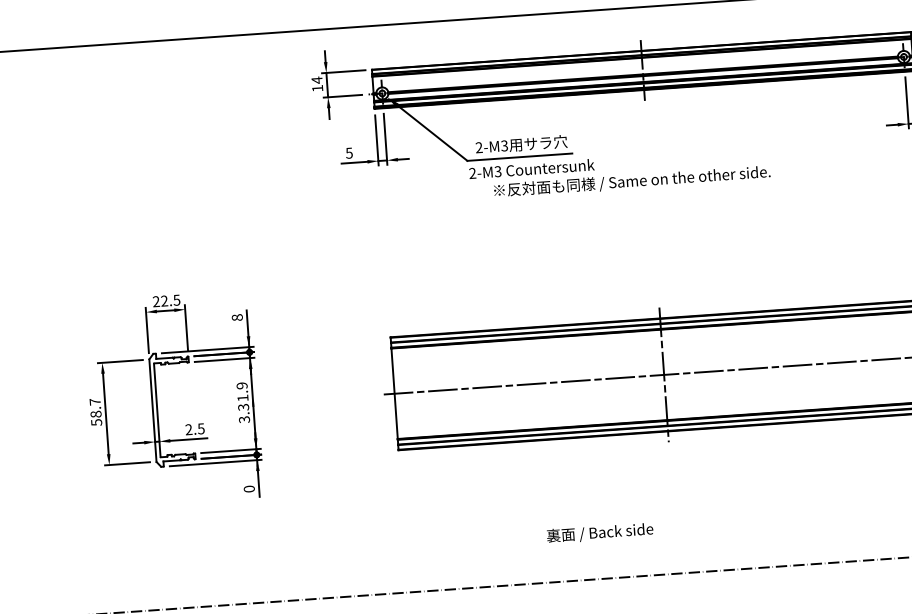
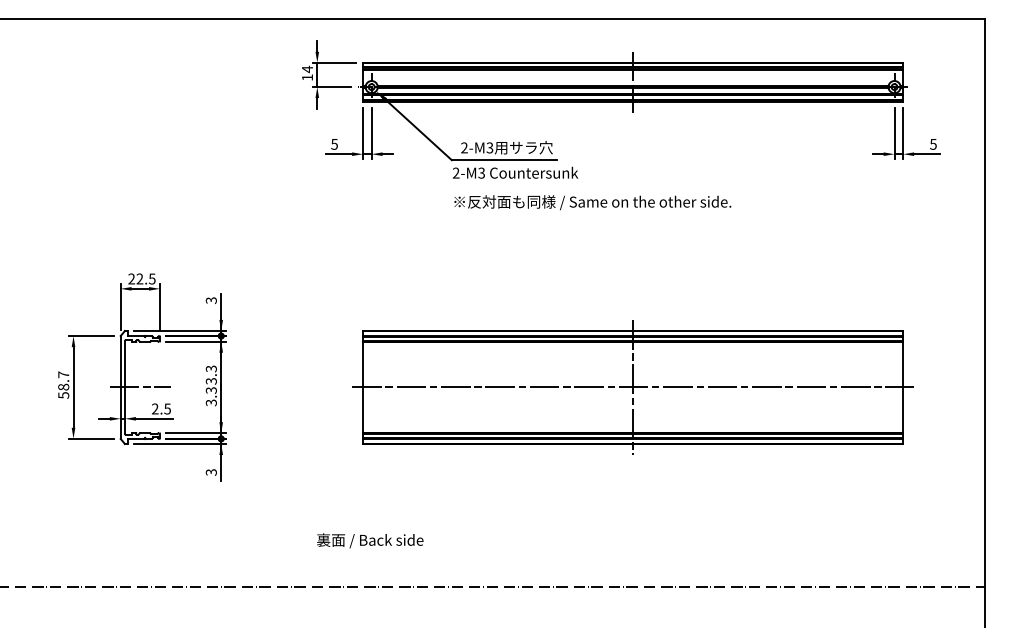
text: (631, 181) -> (592, 202), moved
text: (236, 317) -> (210, 300), 8 -> 3
text: (241, 391) -> (210, 374), 1.9 -> 3.3
line: (171, 409) -> (139, 387), added
text: (249, 489) -> (211, 472), 0 -> 3
text: (600, 532) -> (370, 540), moved

